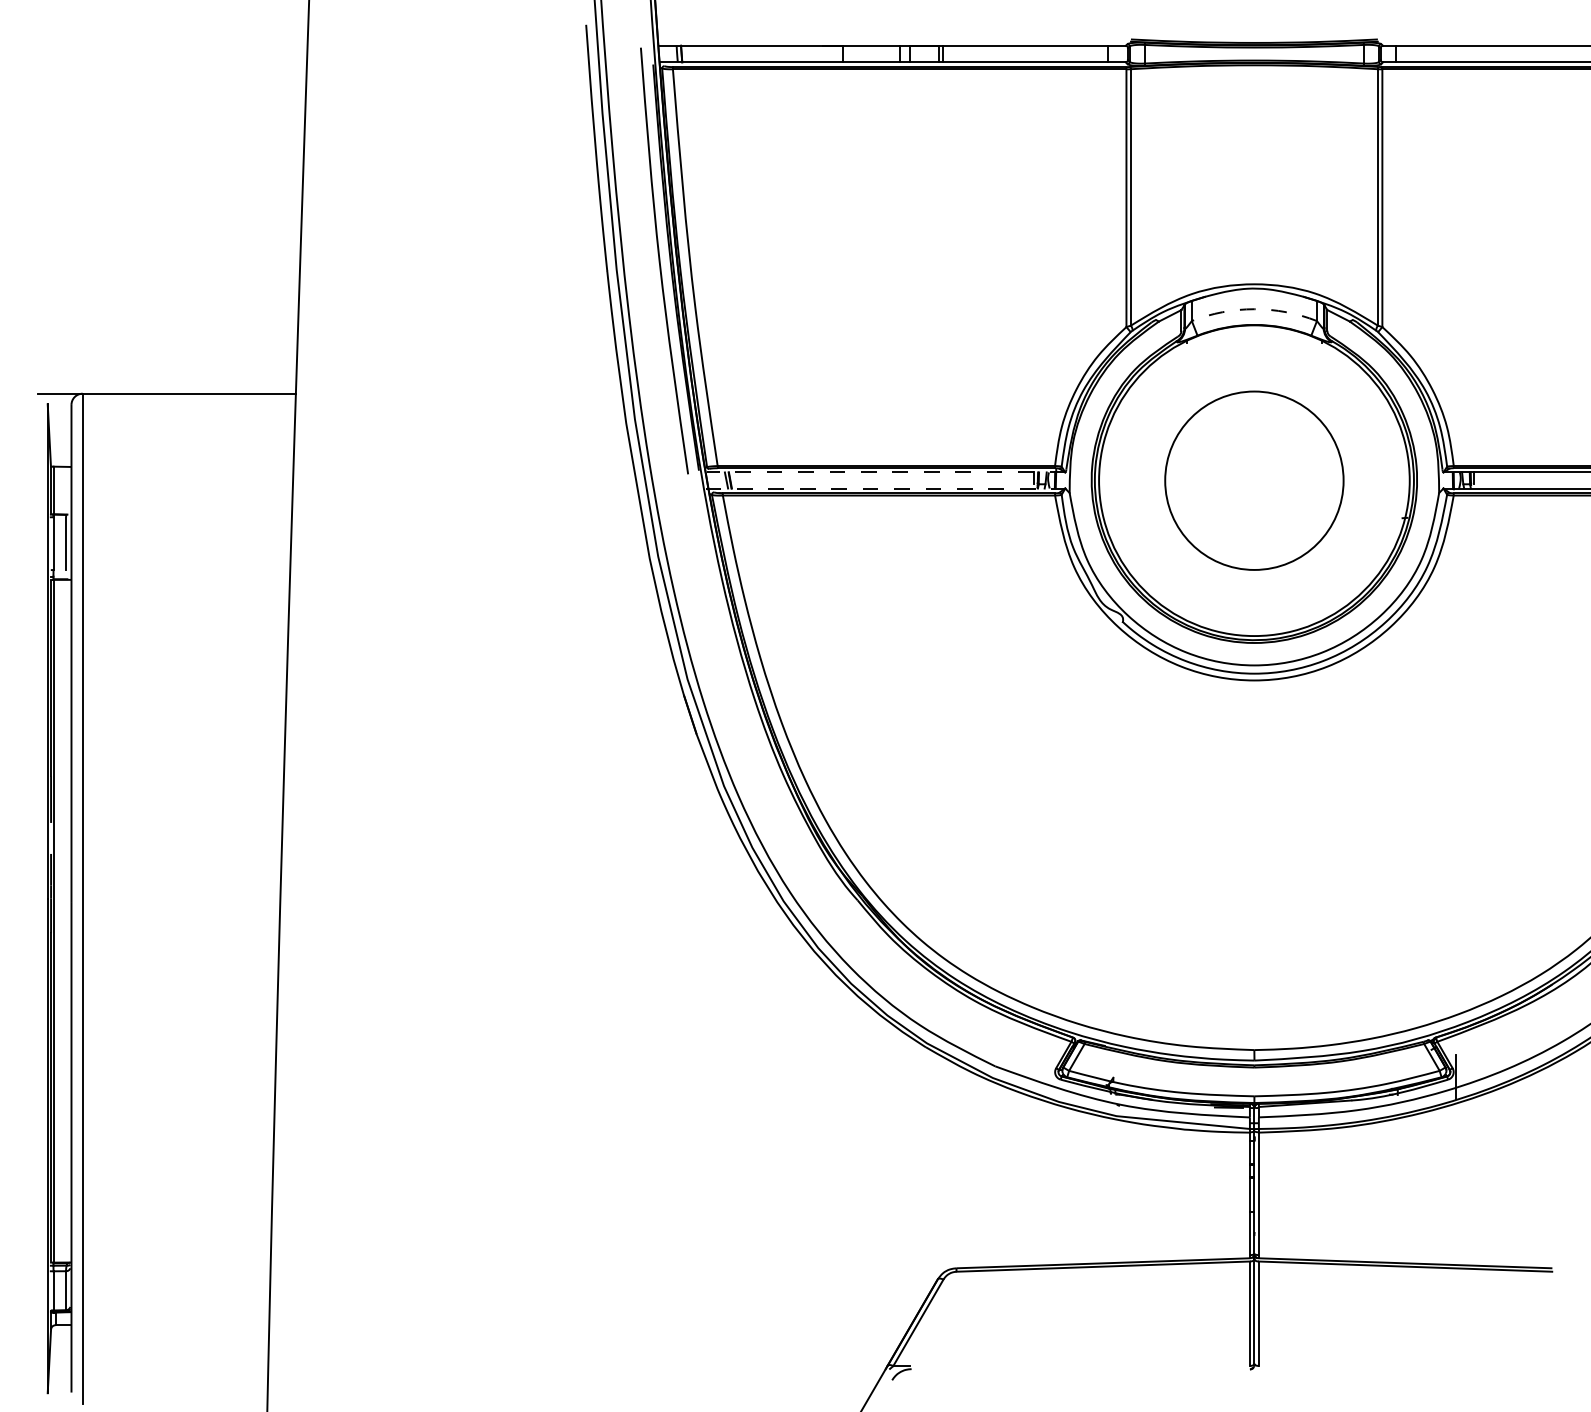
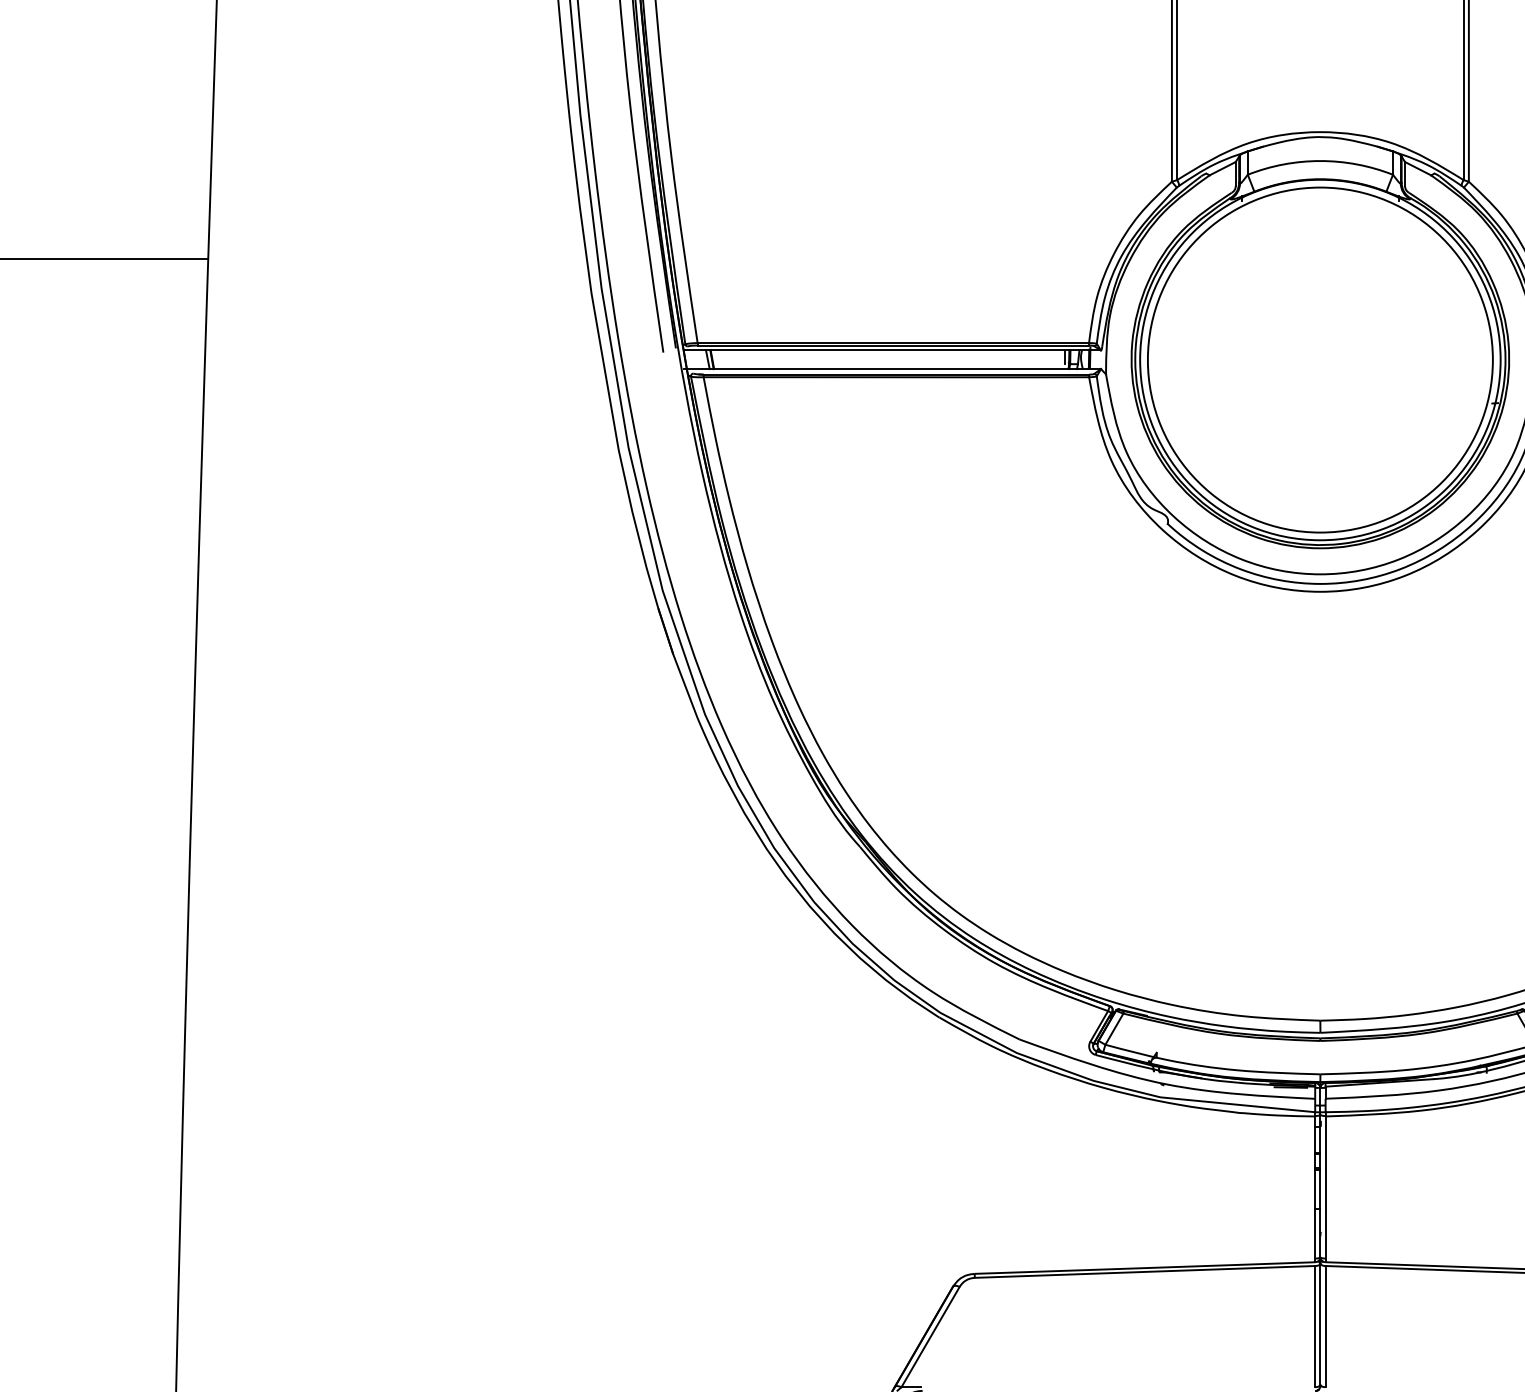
arc: (1254, 309) -> (1320, 161), dashed -> solid
line: (885, 472) -> (892, 350), dashed -> solid
circle: (1254, 480) -> (1320, 359), size x1.67
line: (885, 488) -> (892, 369), dashed -> solid

